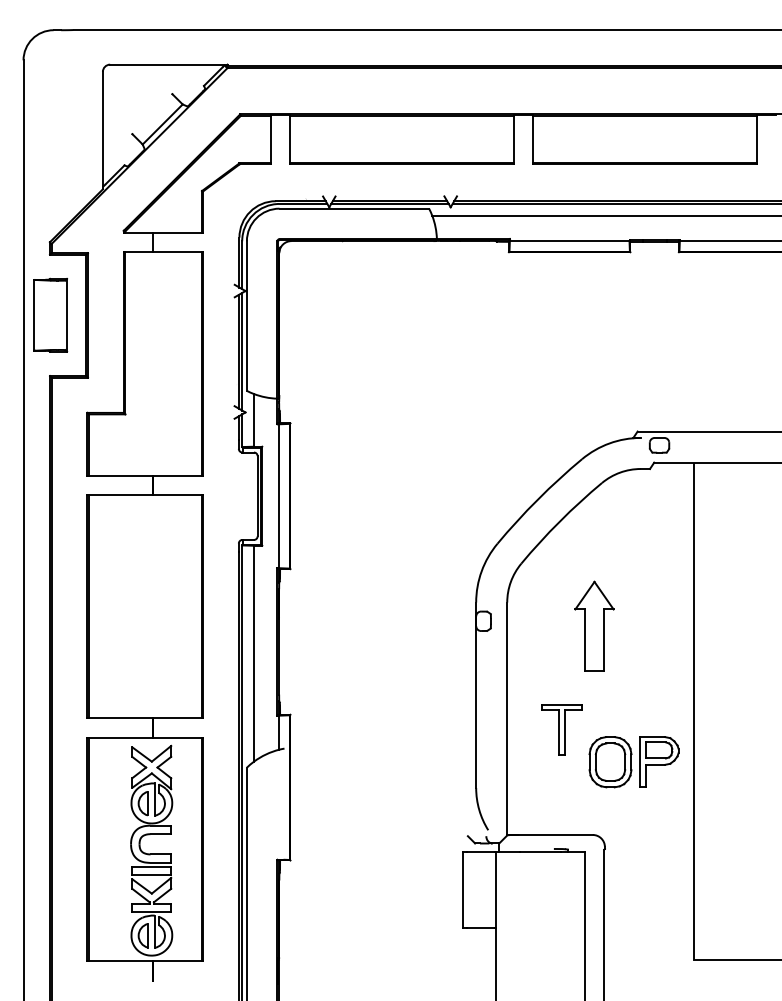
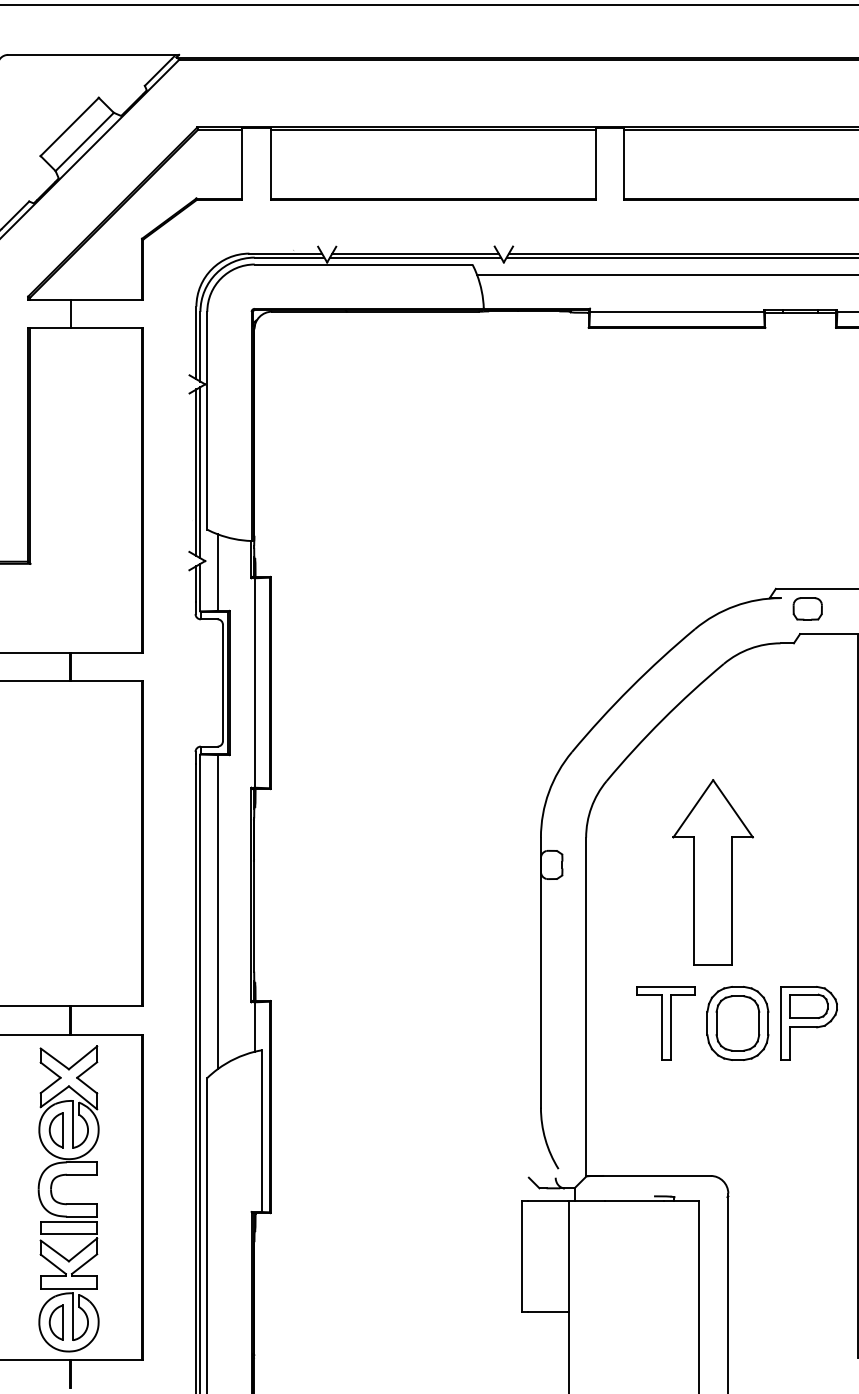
line: (152, 114) -> (69, 127), added
part: (594, 625) -> (713, 871), size x1.43
part: (633, 762) -> (771, 1023), moved
line: (284, 803) -> (261, 1130), added

